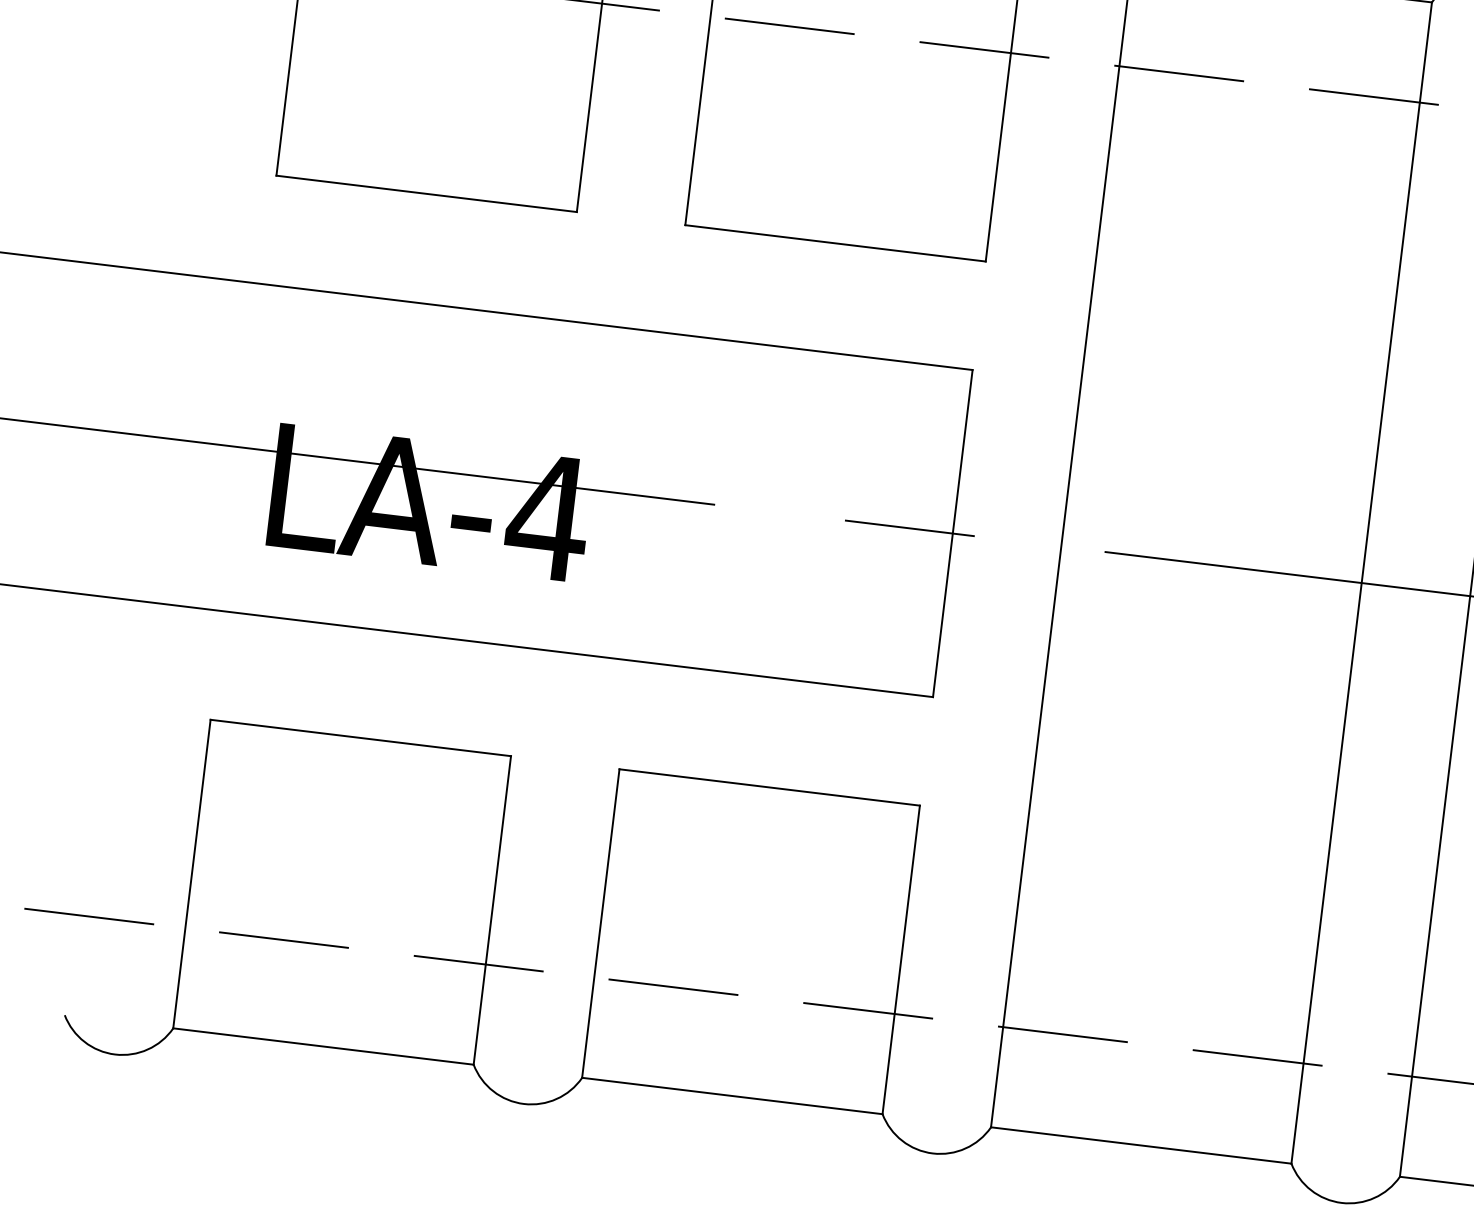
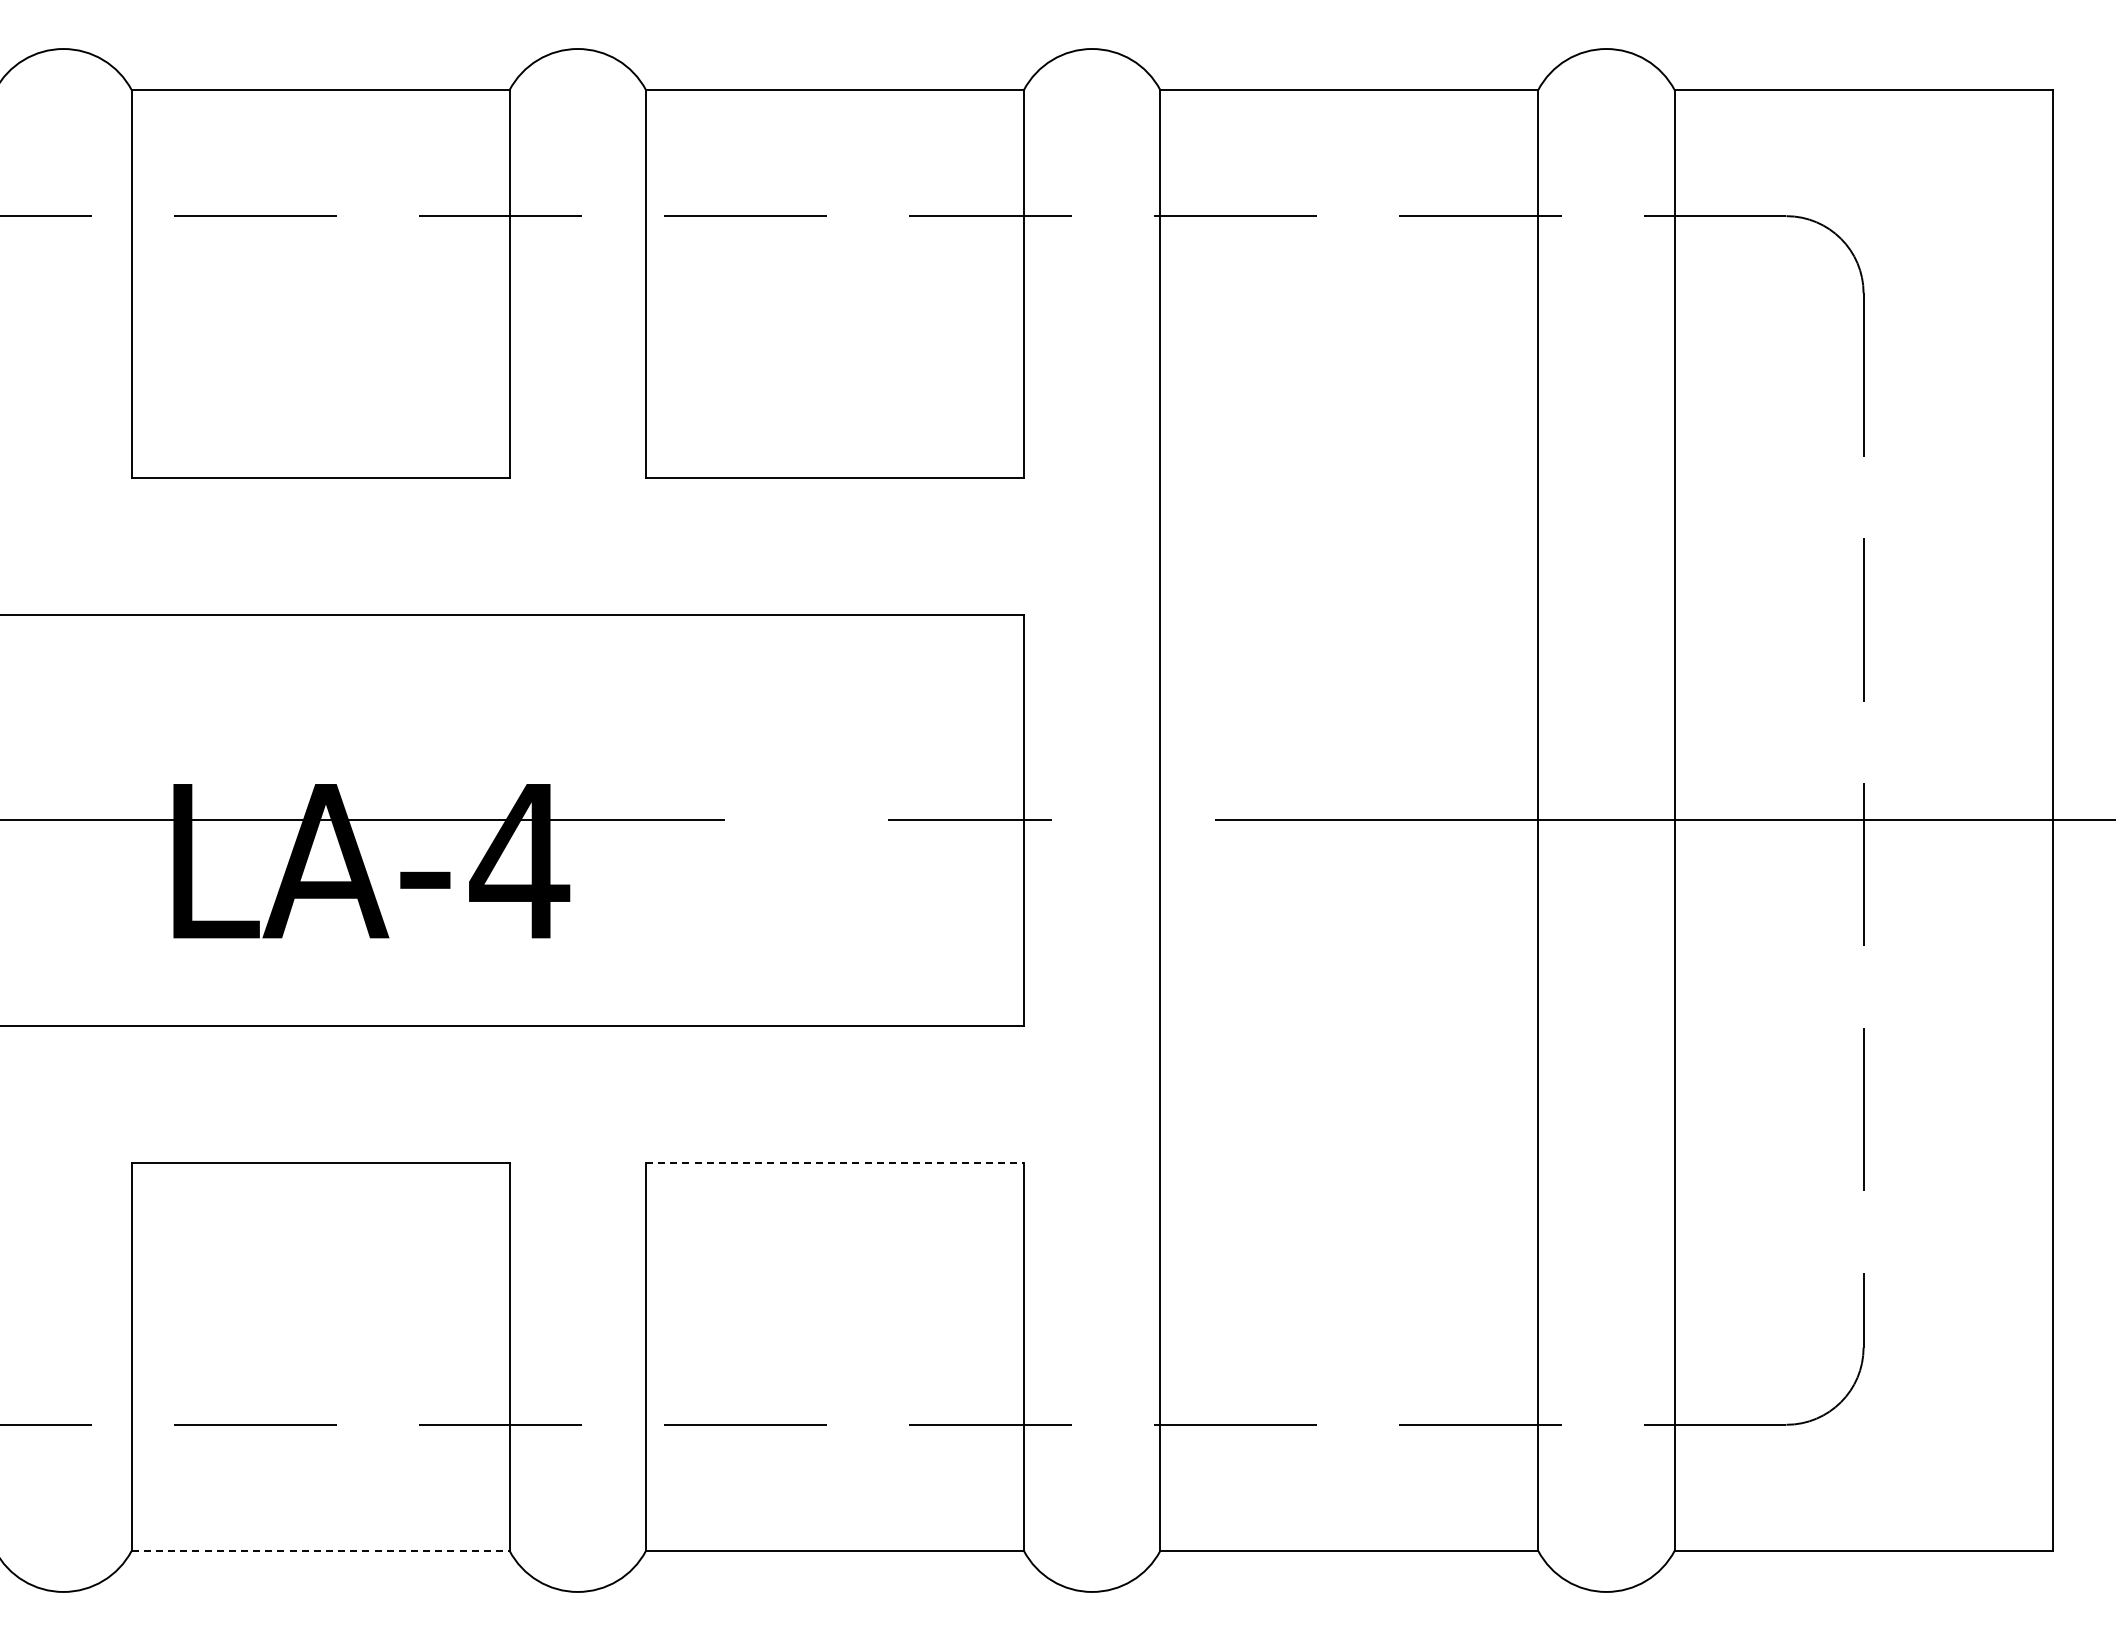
line: (769, 787) -> (834, 1162), solid -> dashed
line: (323, 1046) -> (320, 1550), solid -> dashed

